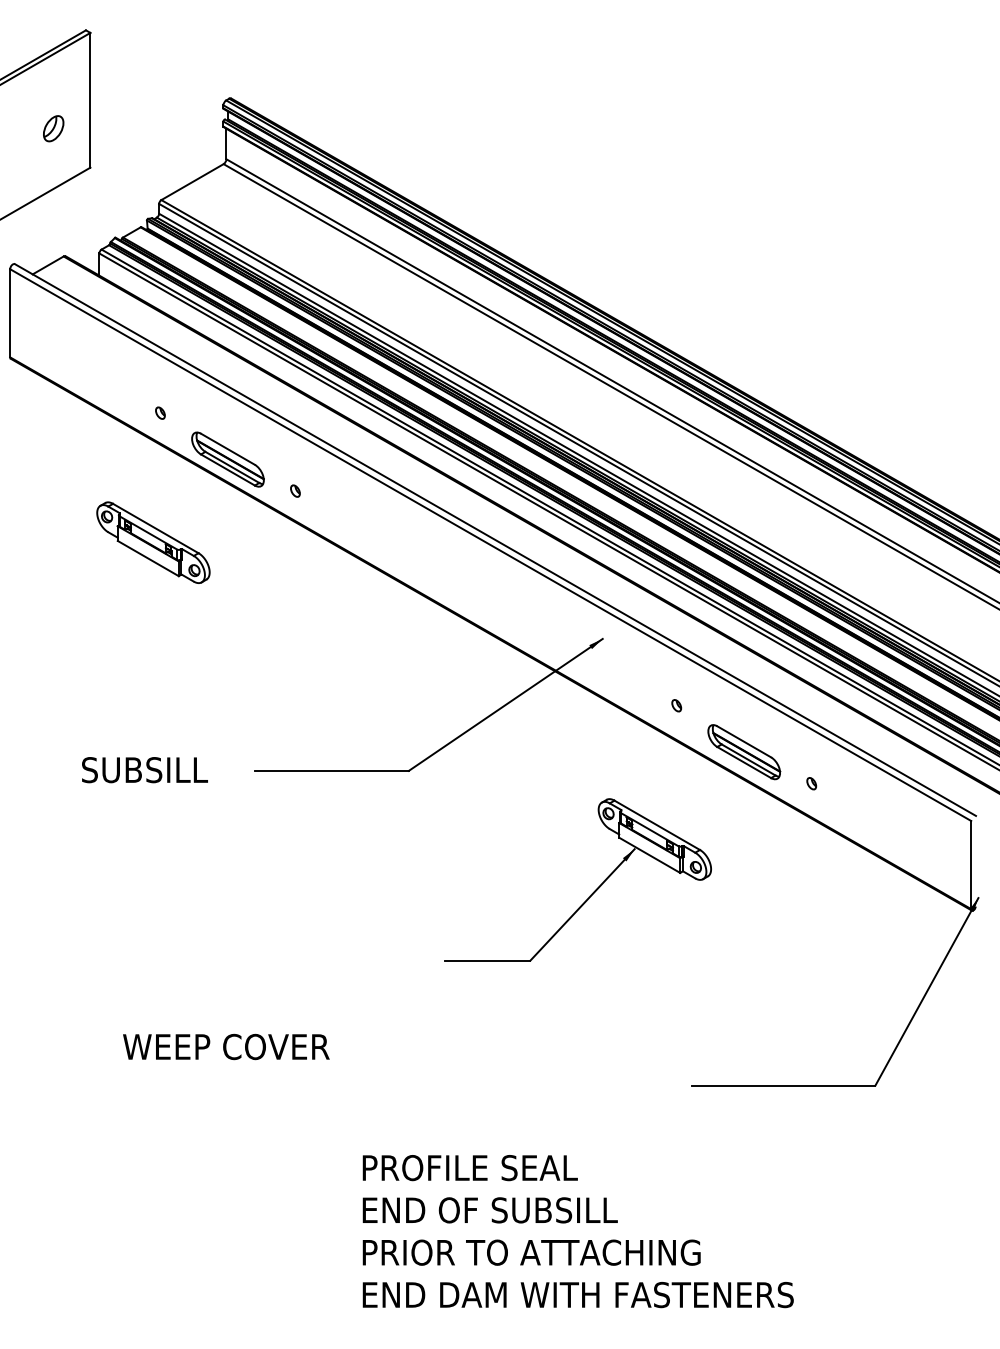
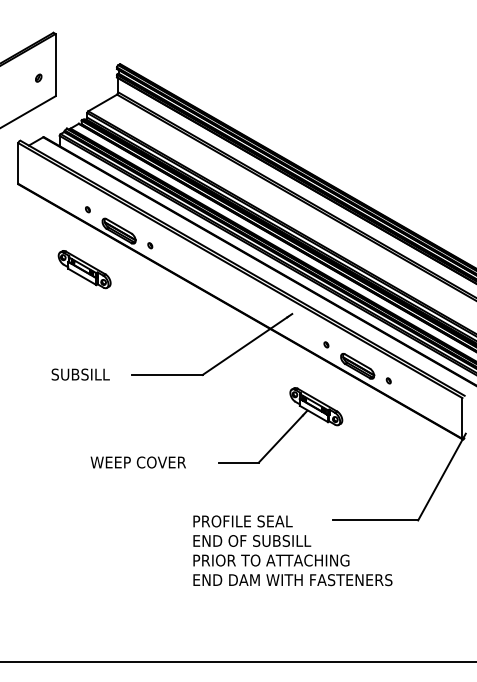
part: (53, 126) -> (38, 77), size x0.62
text: (224, 1046) -> (137, 462), moved
text: (577, 1230) -> (292, 550), moved

